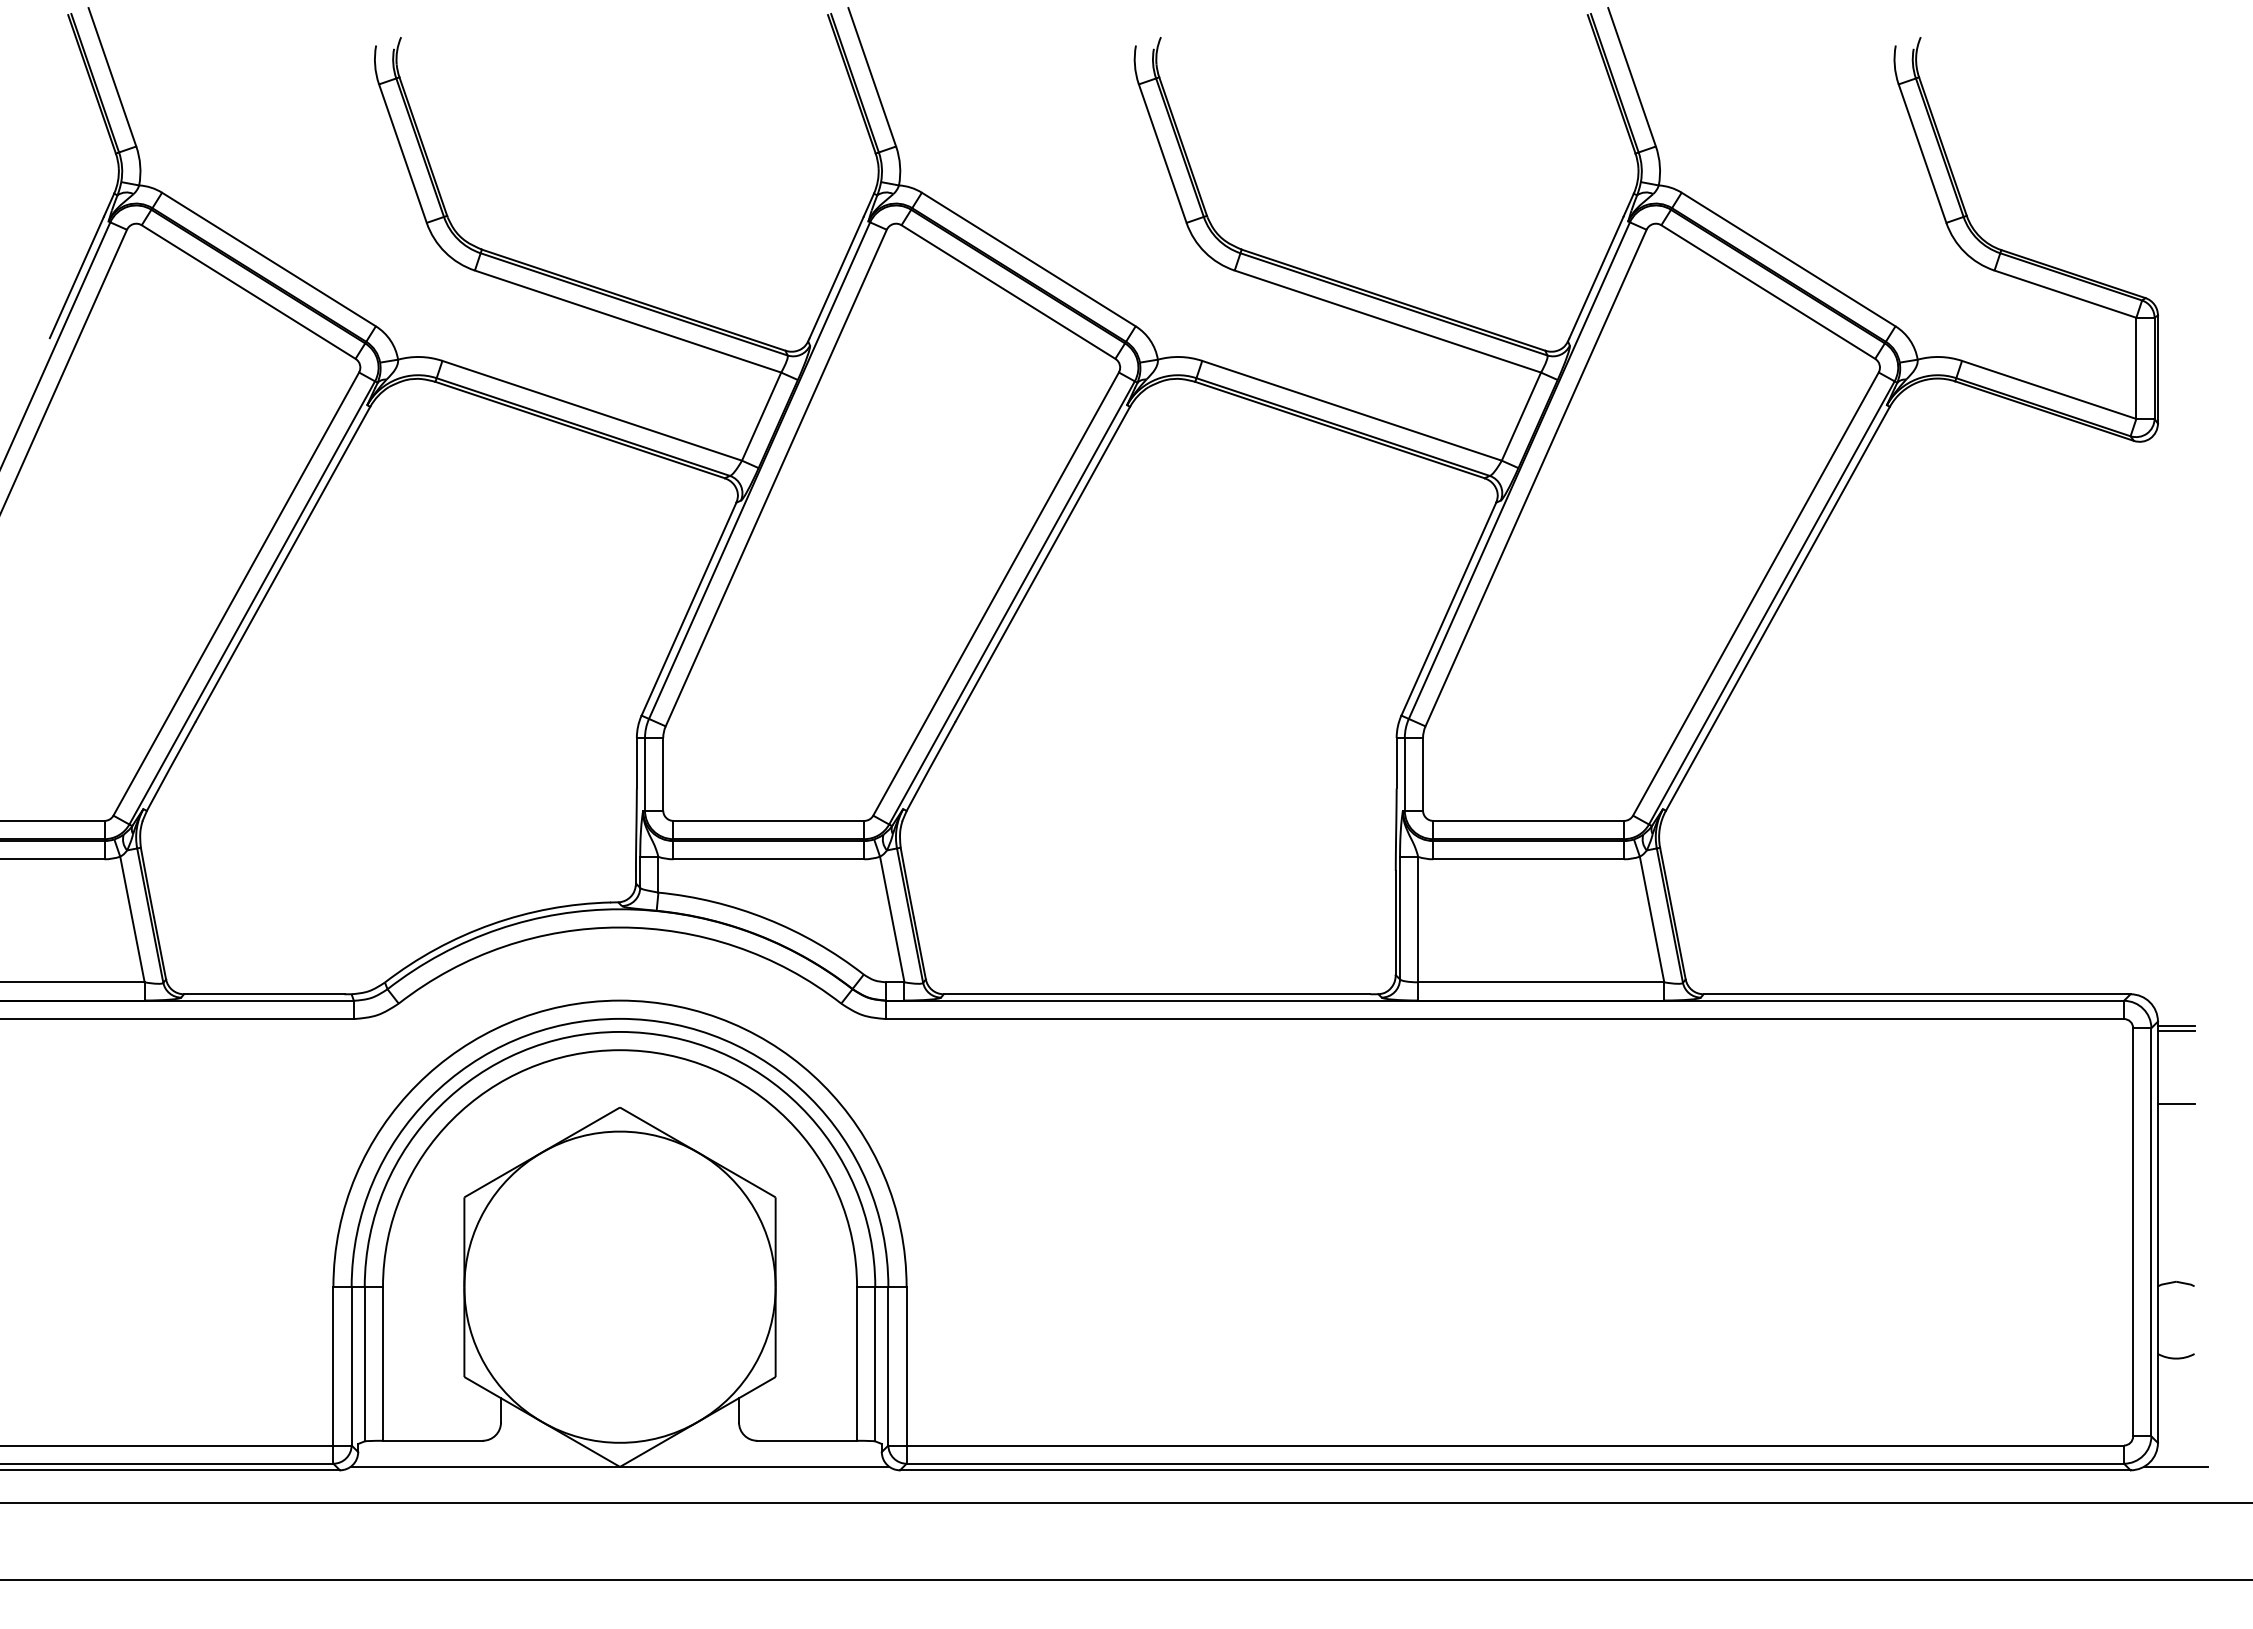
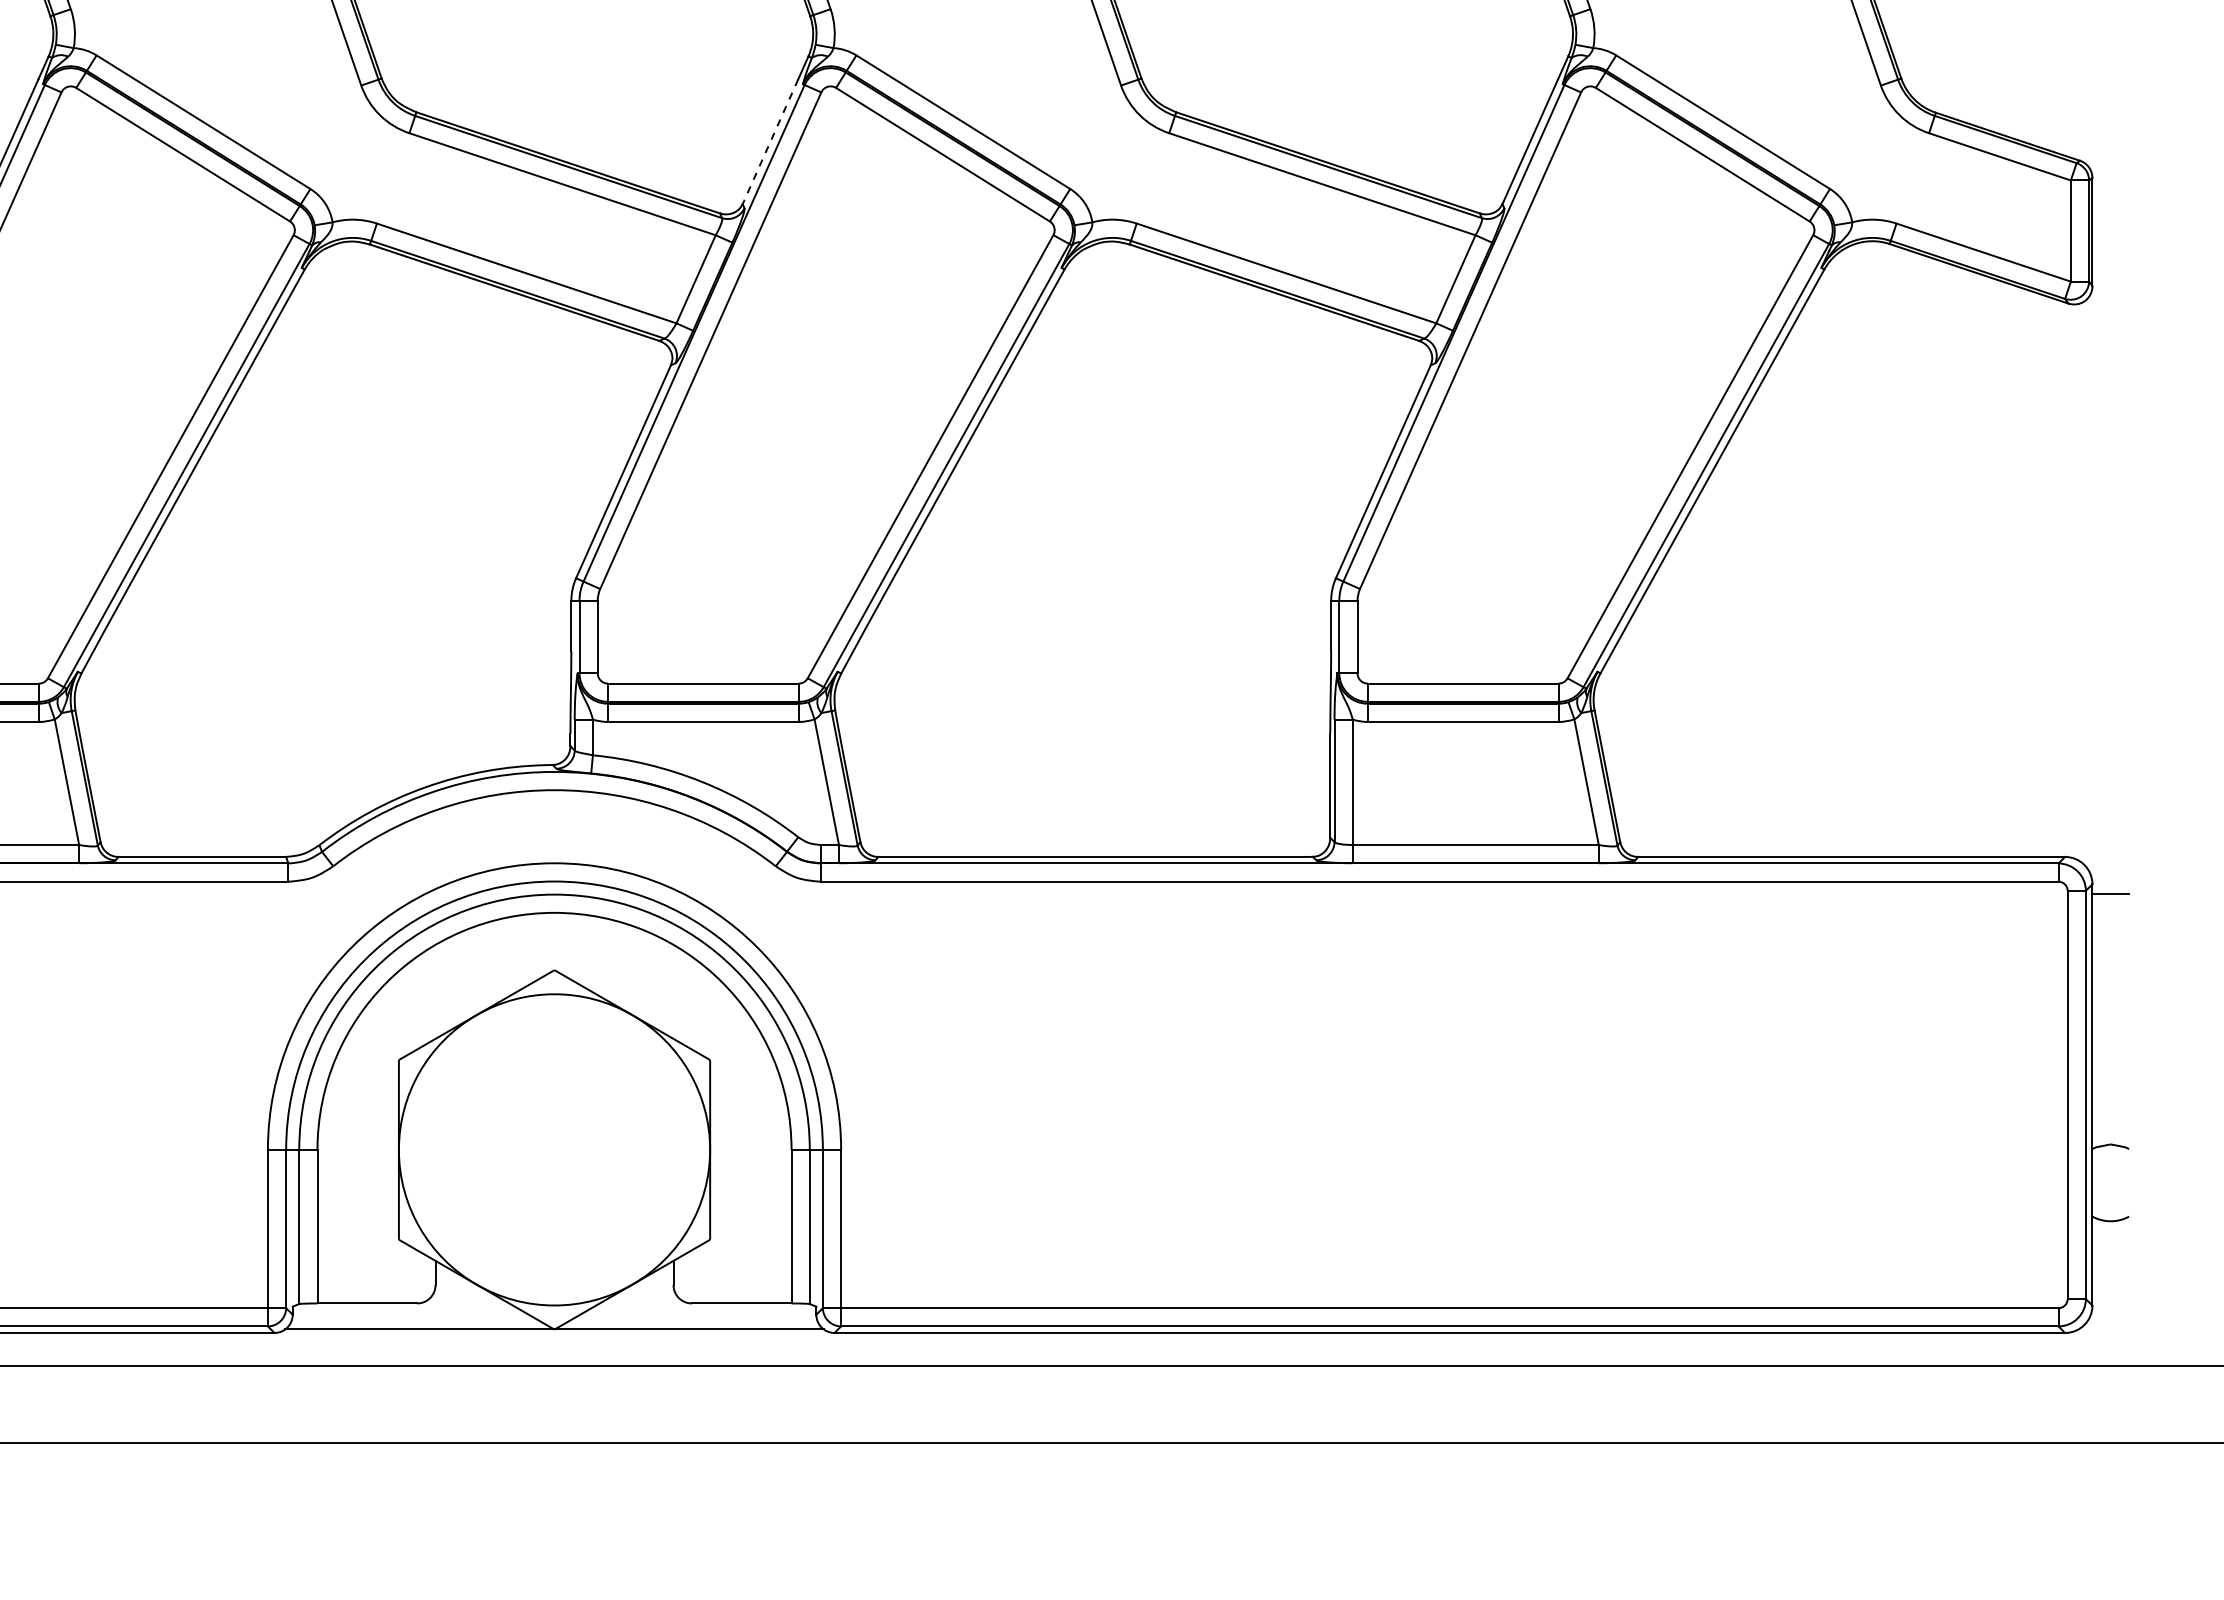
line: (836, 277) -> (771, 140), solid -> dashed
line: (2175, 1026) -> (2110, 889), removed
line: (2175, 1104) -> (2110, 967), removed
line: (2176, 1466) -> (2111, 1329), removed

